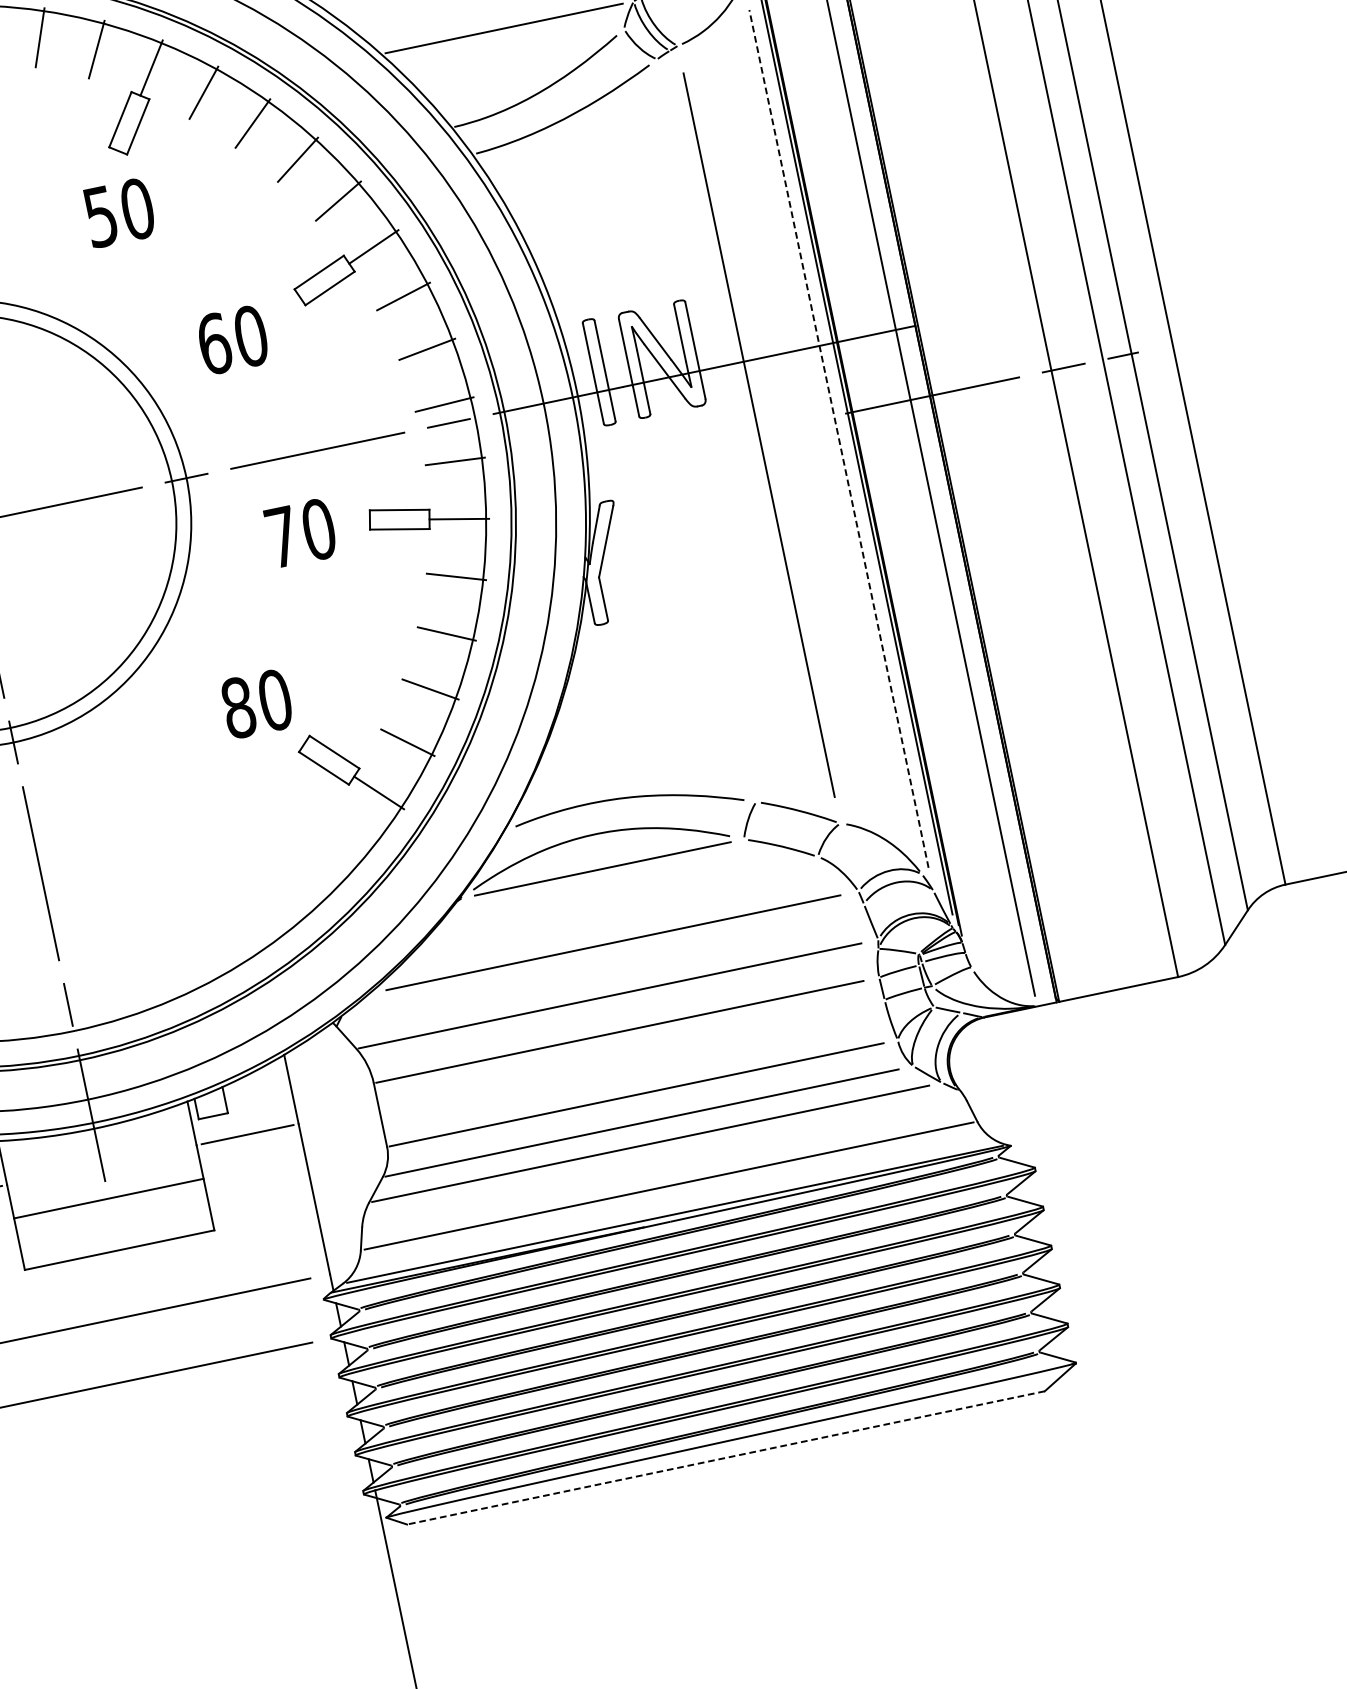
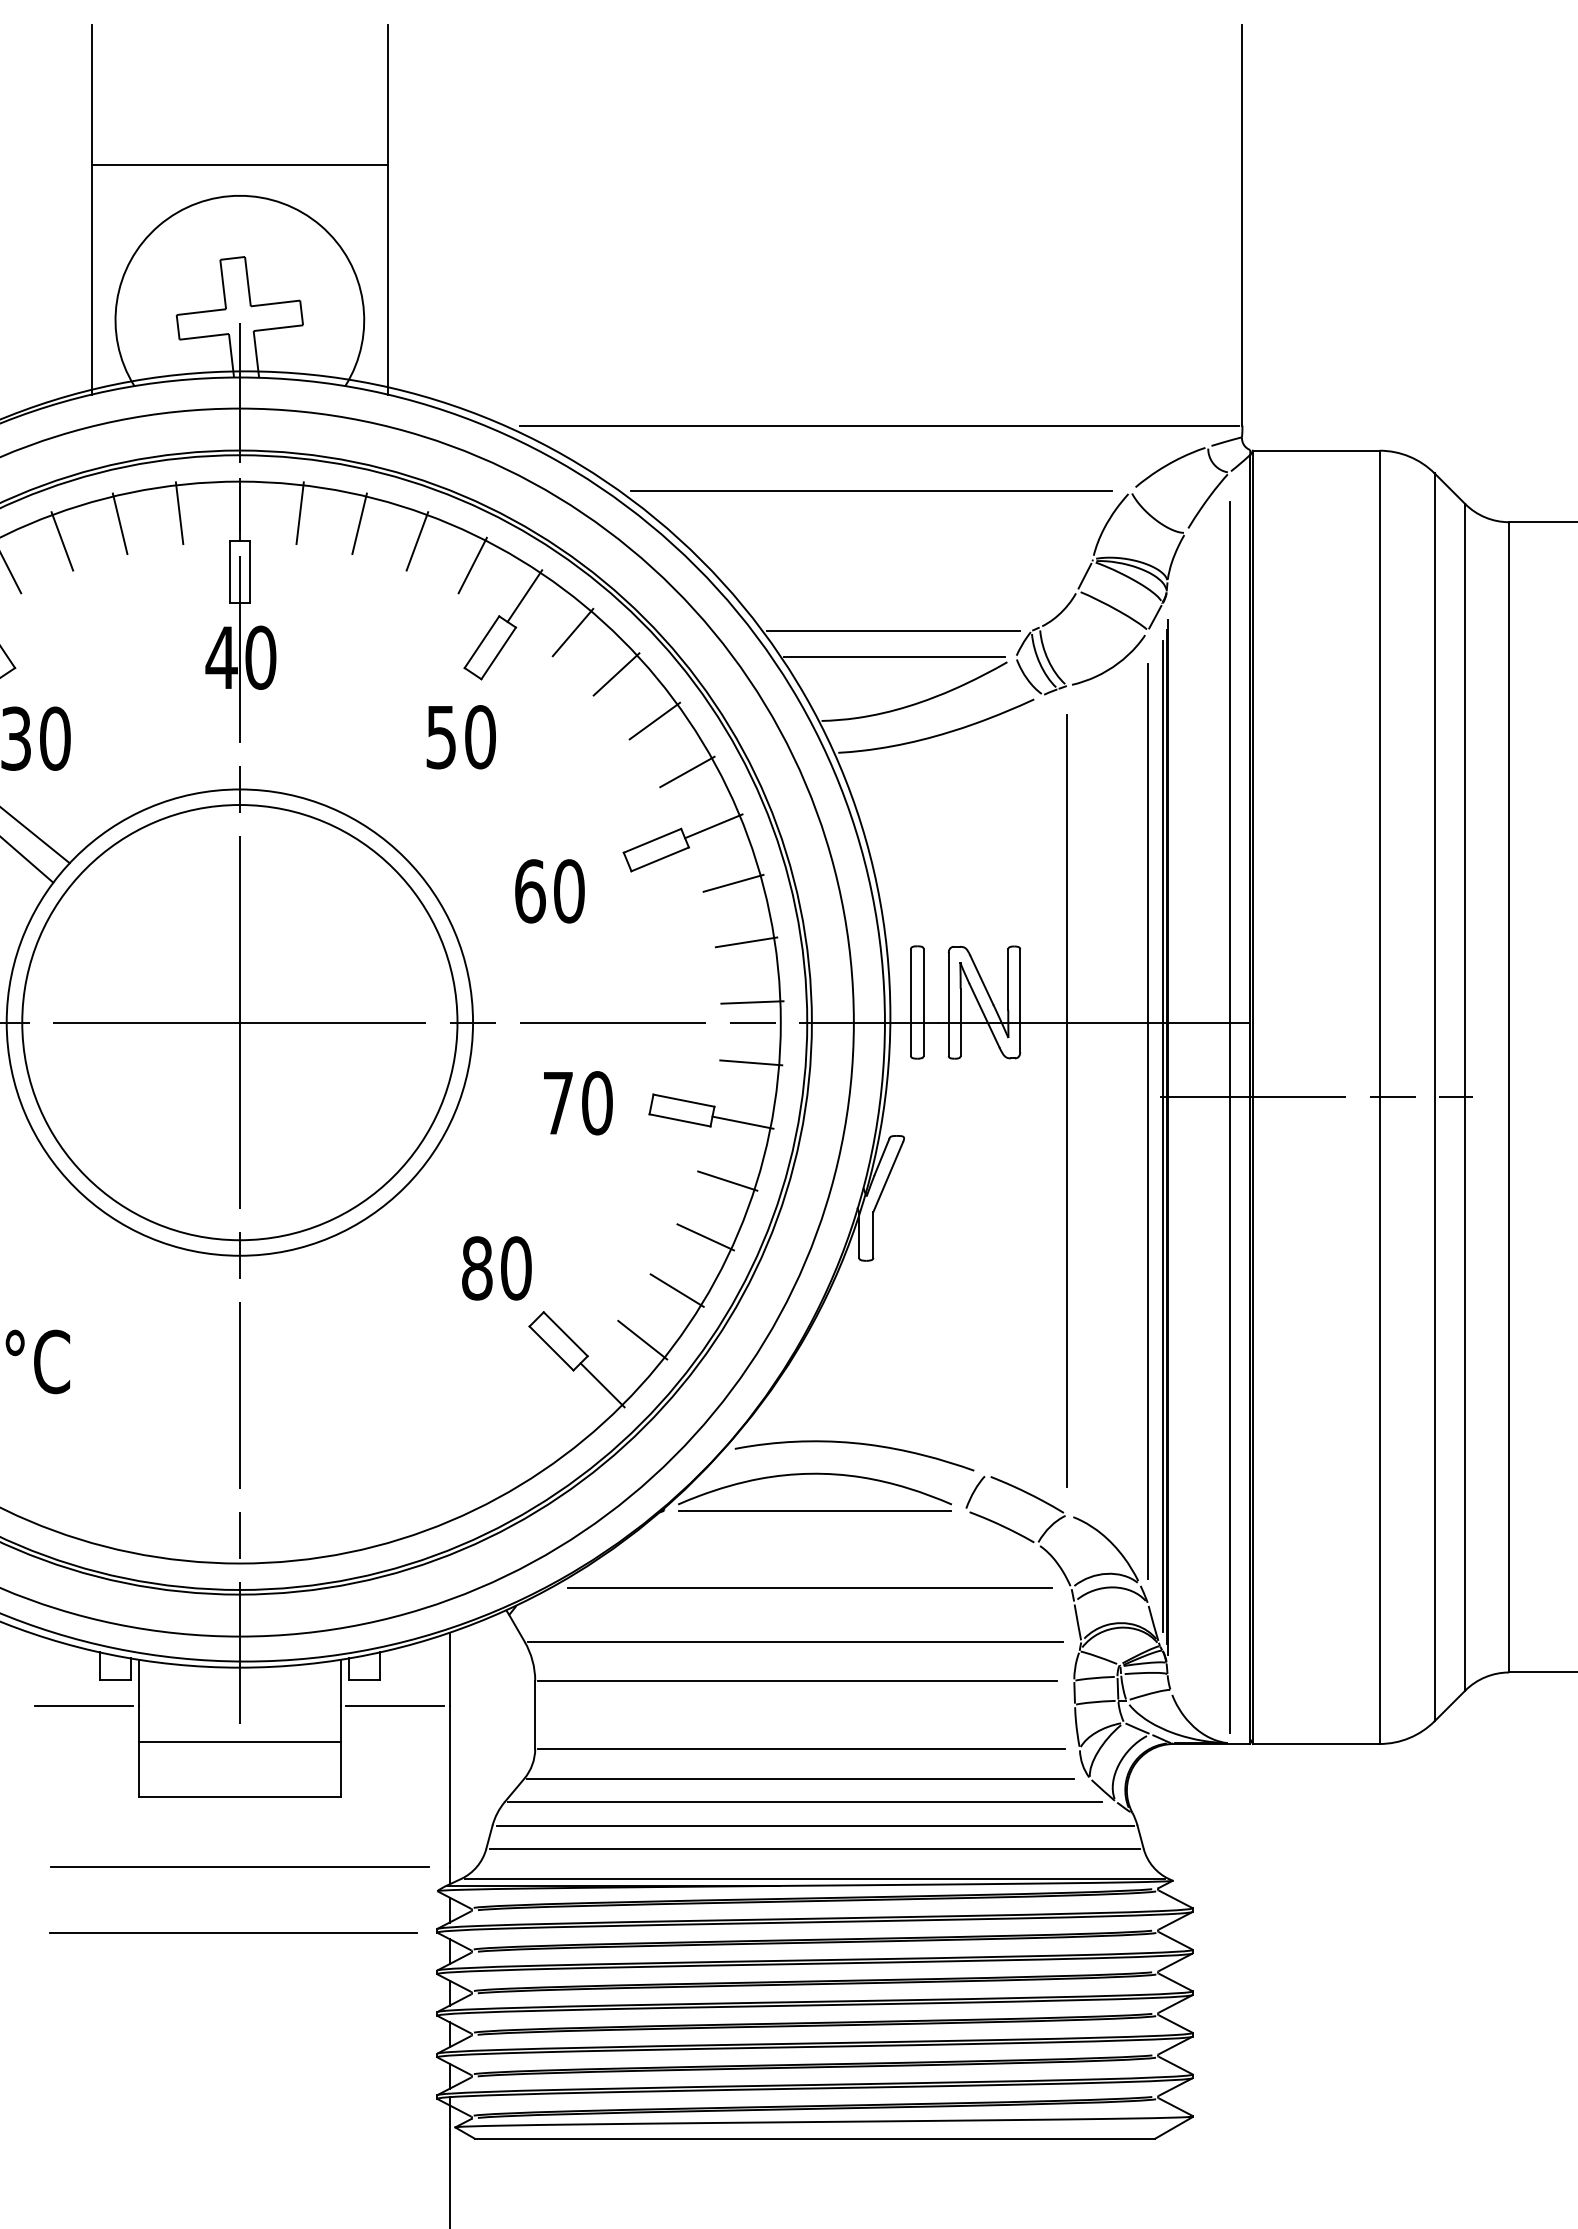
line: (510, 53) -> (894, 657), added
line: (839, 438) -> (1148, 1121), dashed -> solid
line: (664, 1164) -> (814, 1825), added
line: (725, 1457) -> (814, 2138), dashed -> solid

